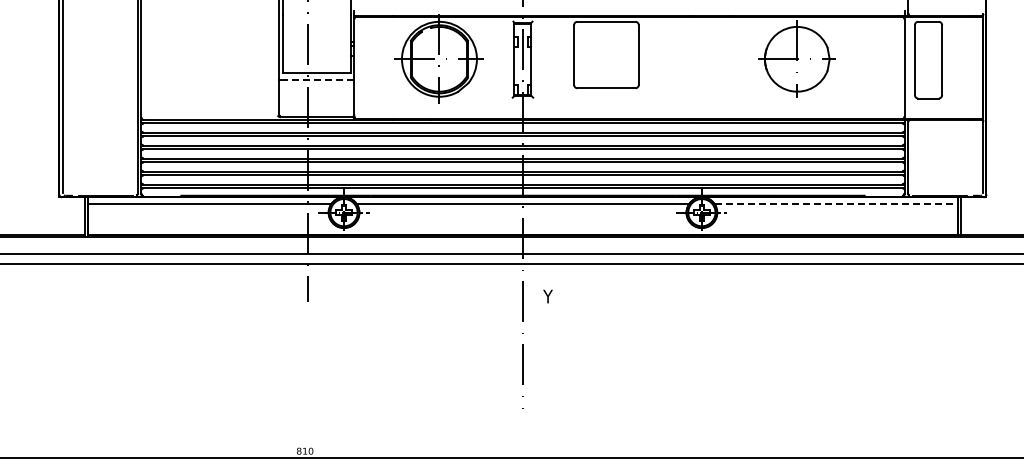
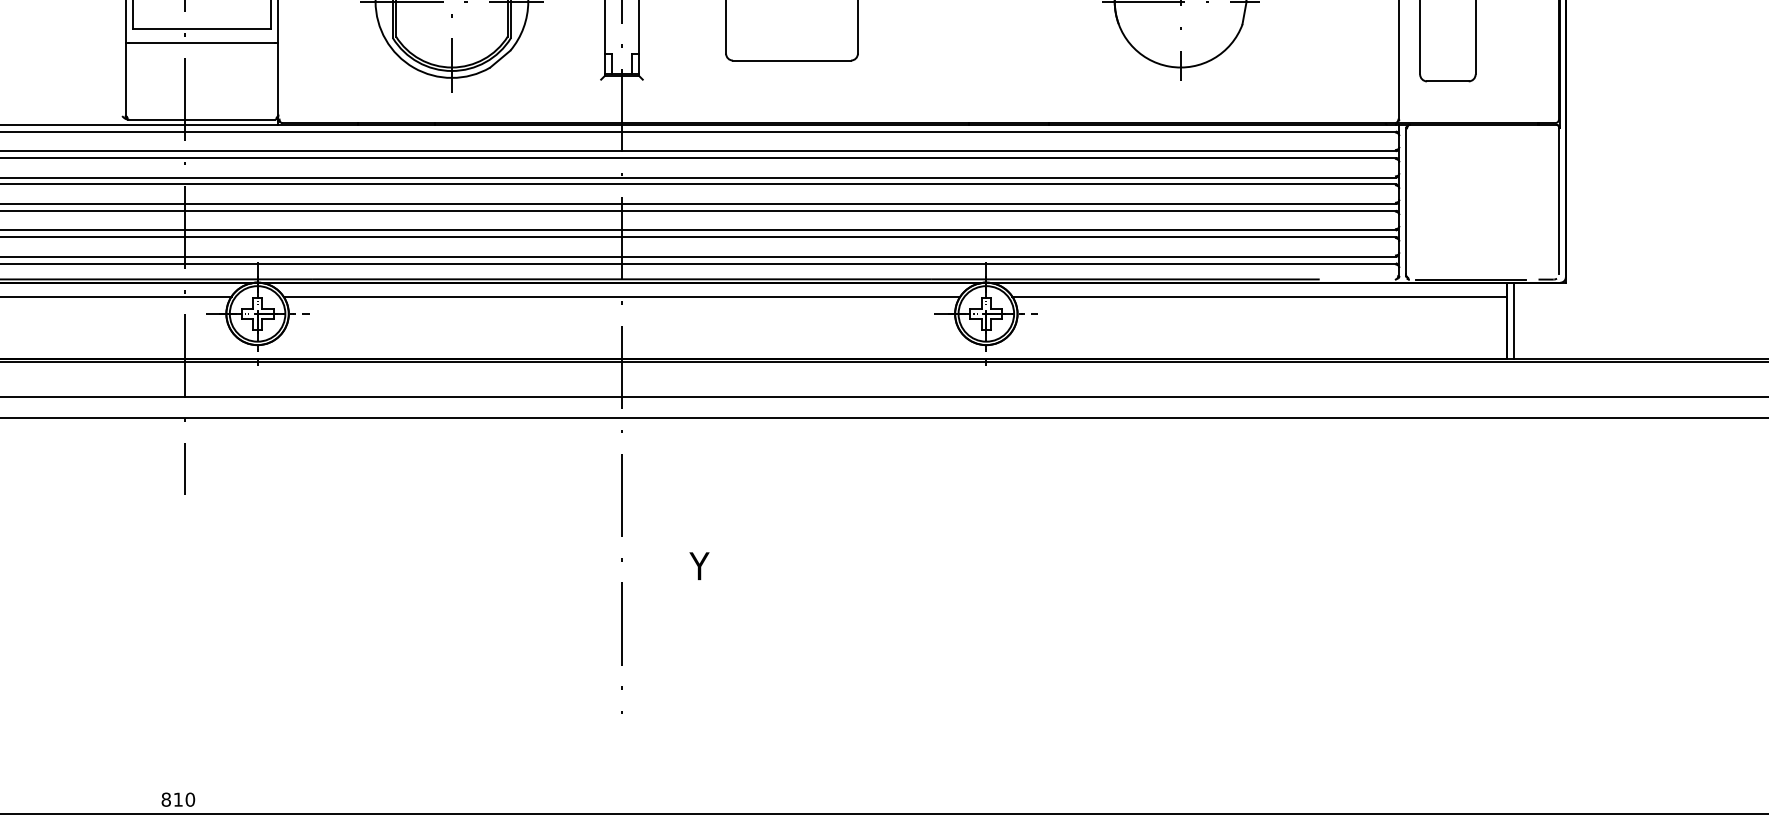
line: (316, 79) -> (201, 42), dashed -> solid
line: (836, 204) -> (1260, 297), dashed -> solid
text: (547, 296) -> (698, 566), moved

